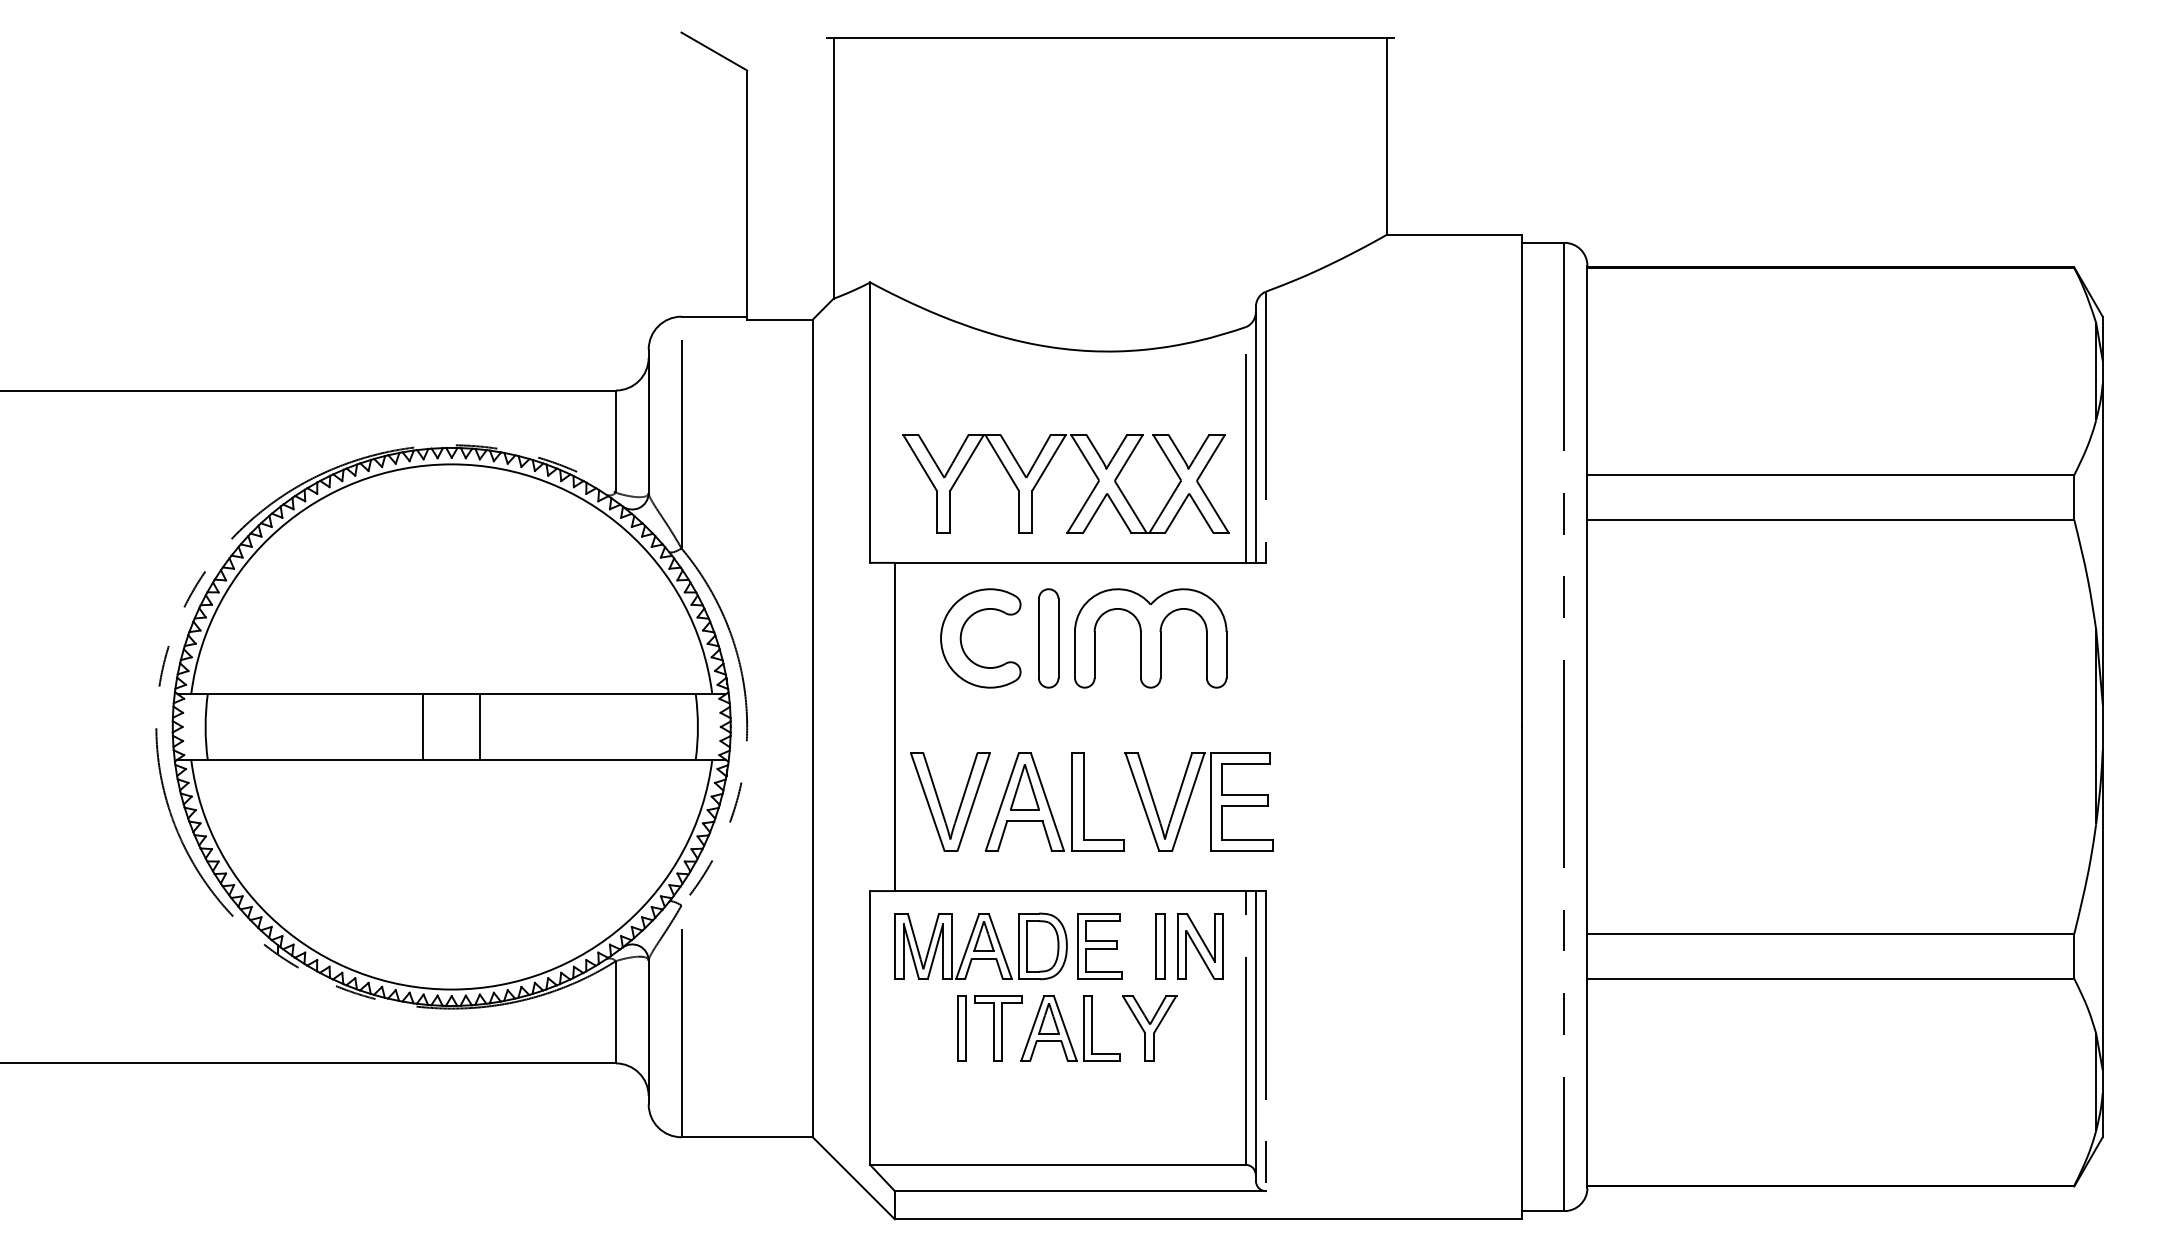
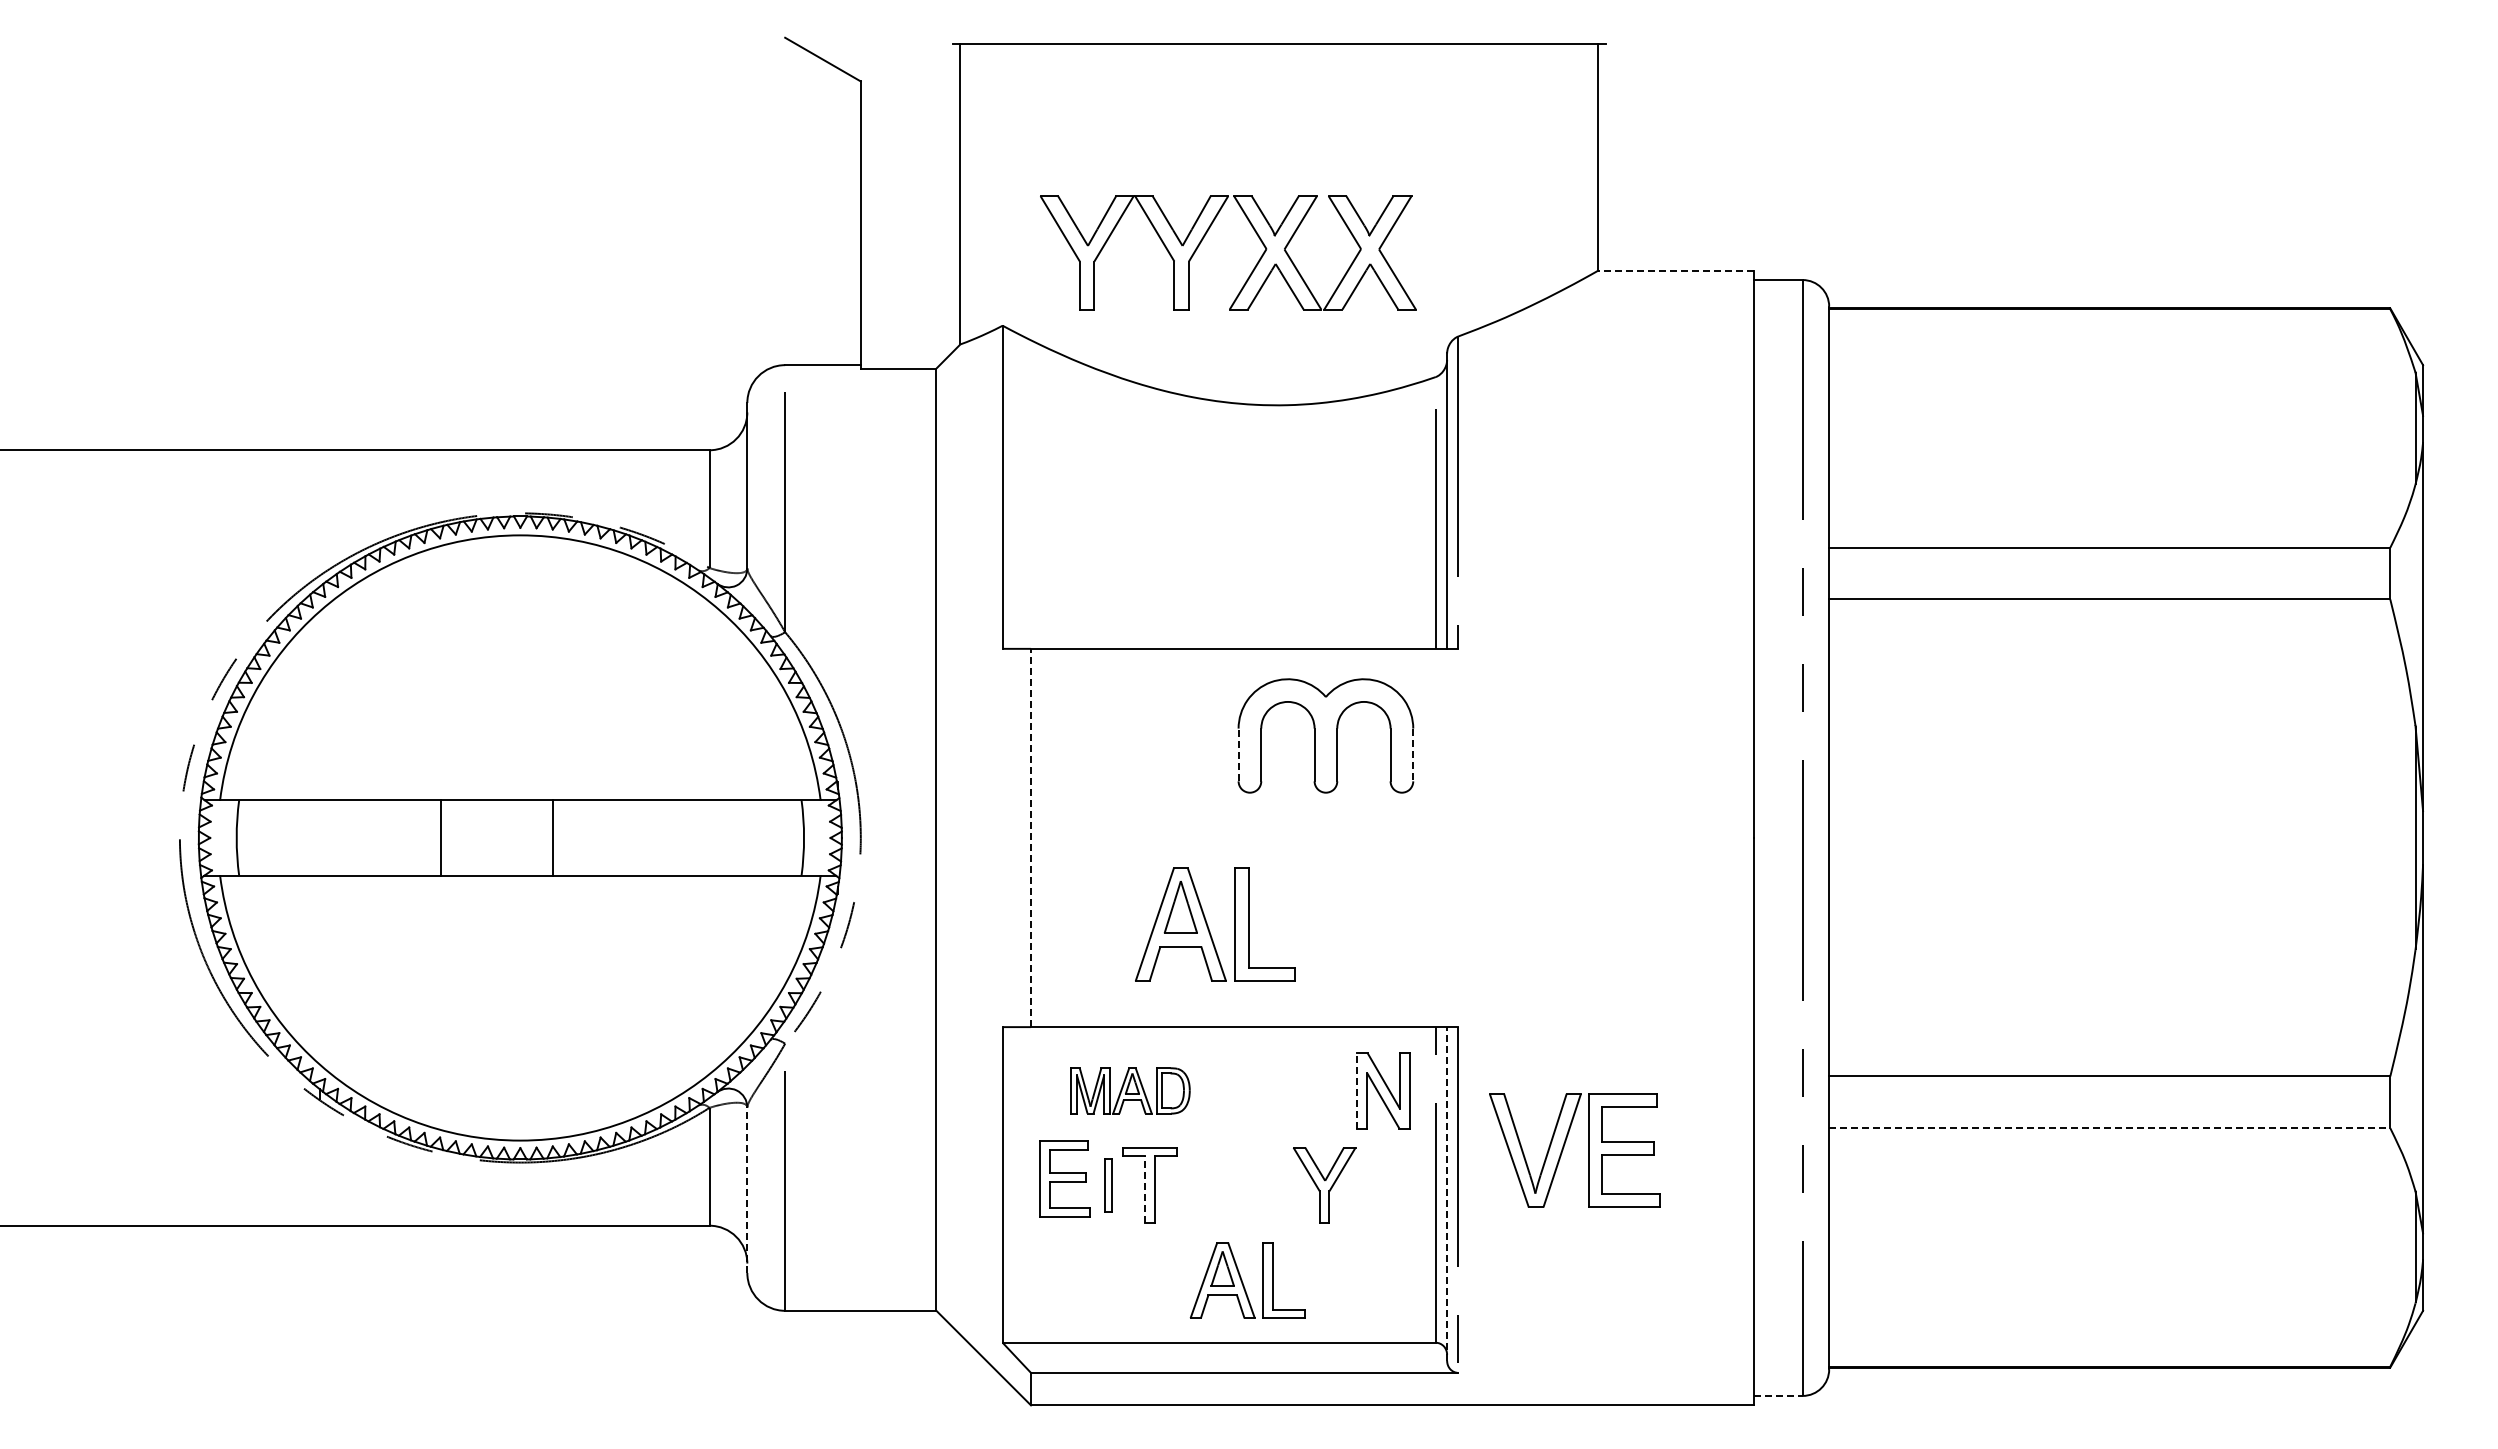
line: (1454, 234) -> (1675, 270), solid -> dashed
part: (1046, 469) -> (1205, 236), moved
part: (962, 635) -> (1108, 732), removed
part: (1048, 638) -> (1208, 735), removed
line: (1074, 654) -> (1238, 754), solid -> dashed
line: (1226, 655) -> (1413, 755), solid -> dashed
line: (423, 726) -> (440, 837), moved
line: (895, 726) -> (1031, 837), solid -> dashed
part: (1190, 799) -> (1564, 1147), moved
part: (941, 805) -> (1084, 928), removed
part: (981, 946) -> (1130, 1090), size x0.6
part: (1099, 946) -> (1064, 1178), moved
part: (1159, 946) -> (1336, 1090), removed
line: (1178, 946) -> (1357, 1090), solid -> dashed
line: (1830, 979) -> (2109, 1128), solid -> dashed
part: (961, 1028) -> (1107, 1185), size x0.7
part: (1070, 1028) -> (1247, 1280), moved
line: (994, 1031) -> (1145, 1189), solid -> dashed
line: (648, 1032) -> (747, 1190), solid -> dashed
line: (1256, 1036) -> (1447, 1194), solid -> dashed
line: (1543, 1210) -> (1778, 1395), solid -> dashed

